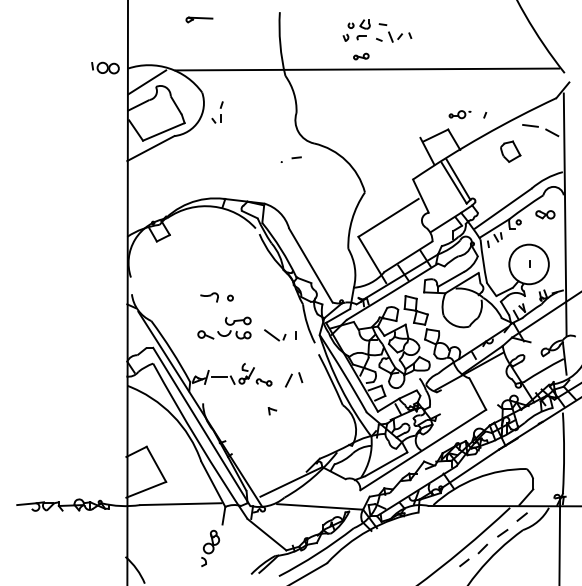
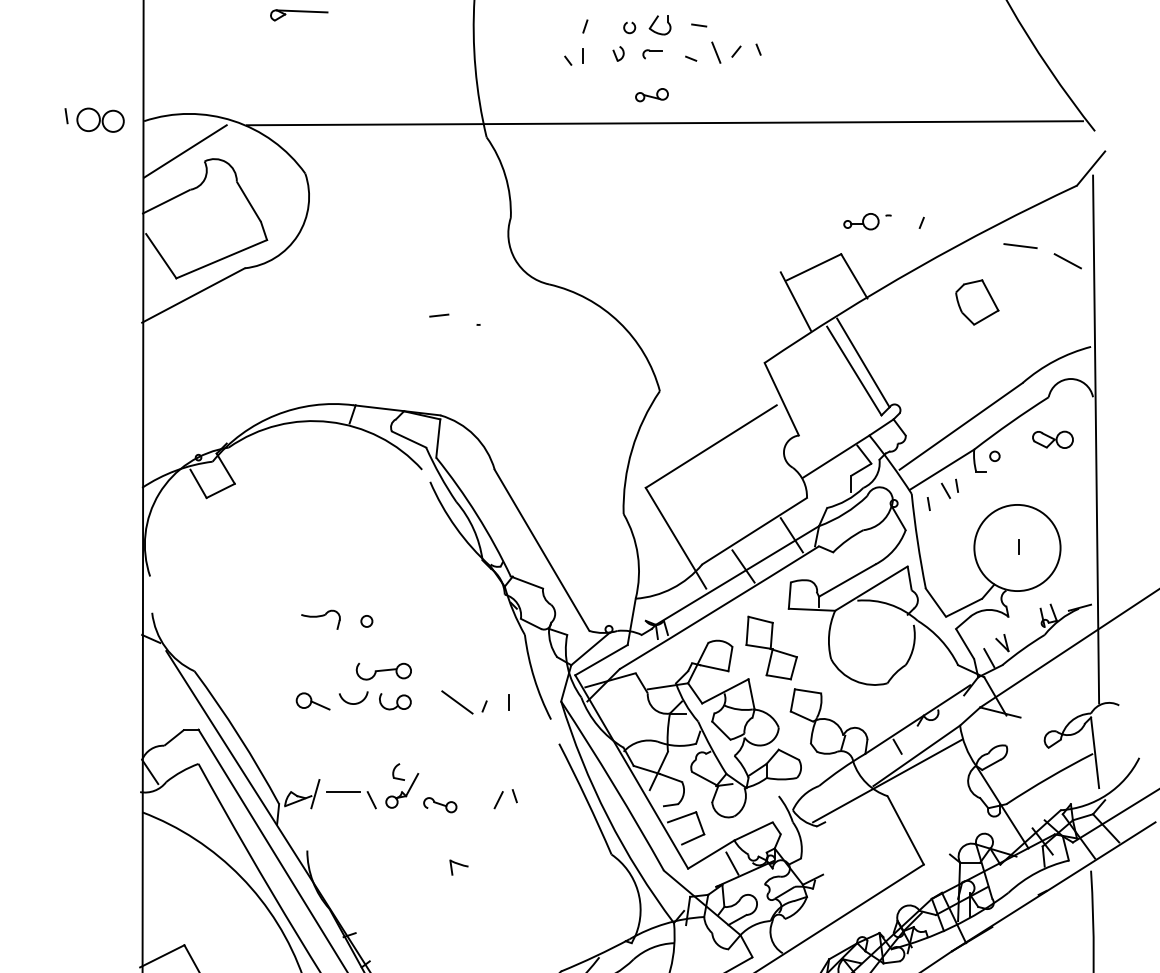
part: (217, 112) -> (576, 42), moved
line: (296, 157) -> (438, 314), moved
part: (294, 379) -> (506, 798), size x0.62

